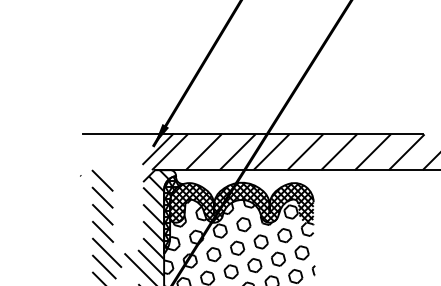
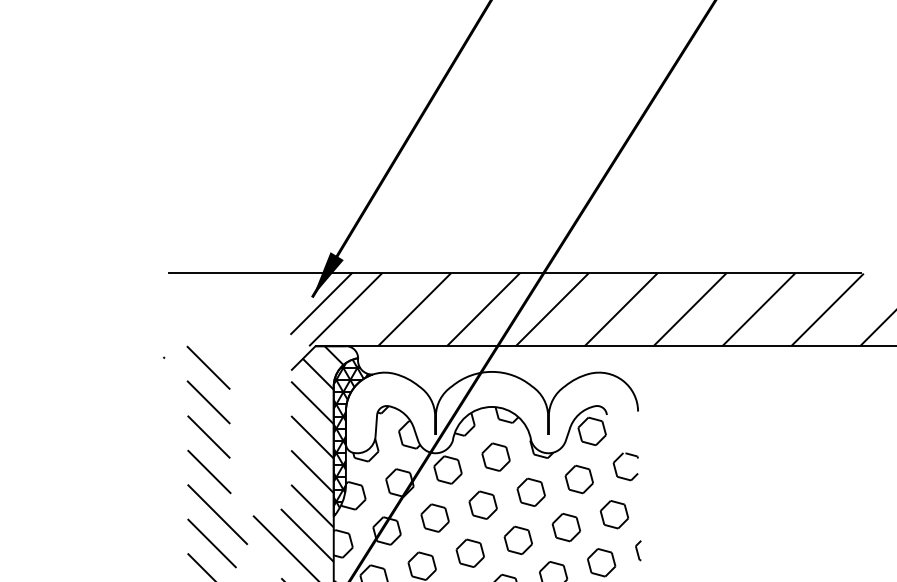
hatch: (241, 202) -> (491, 412), removed

